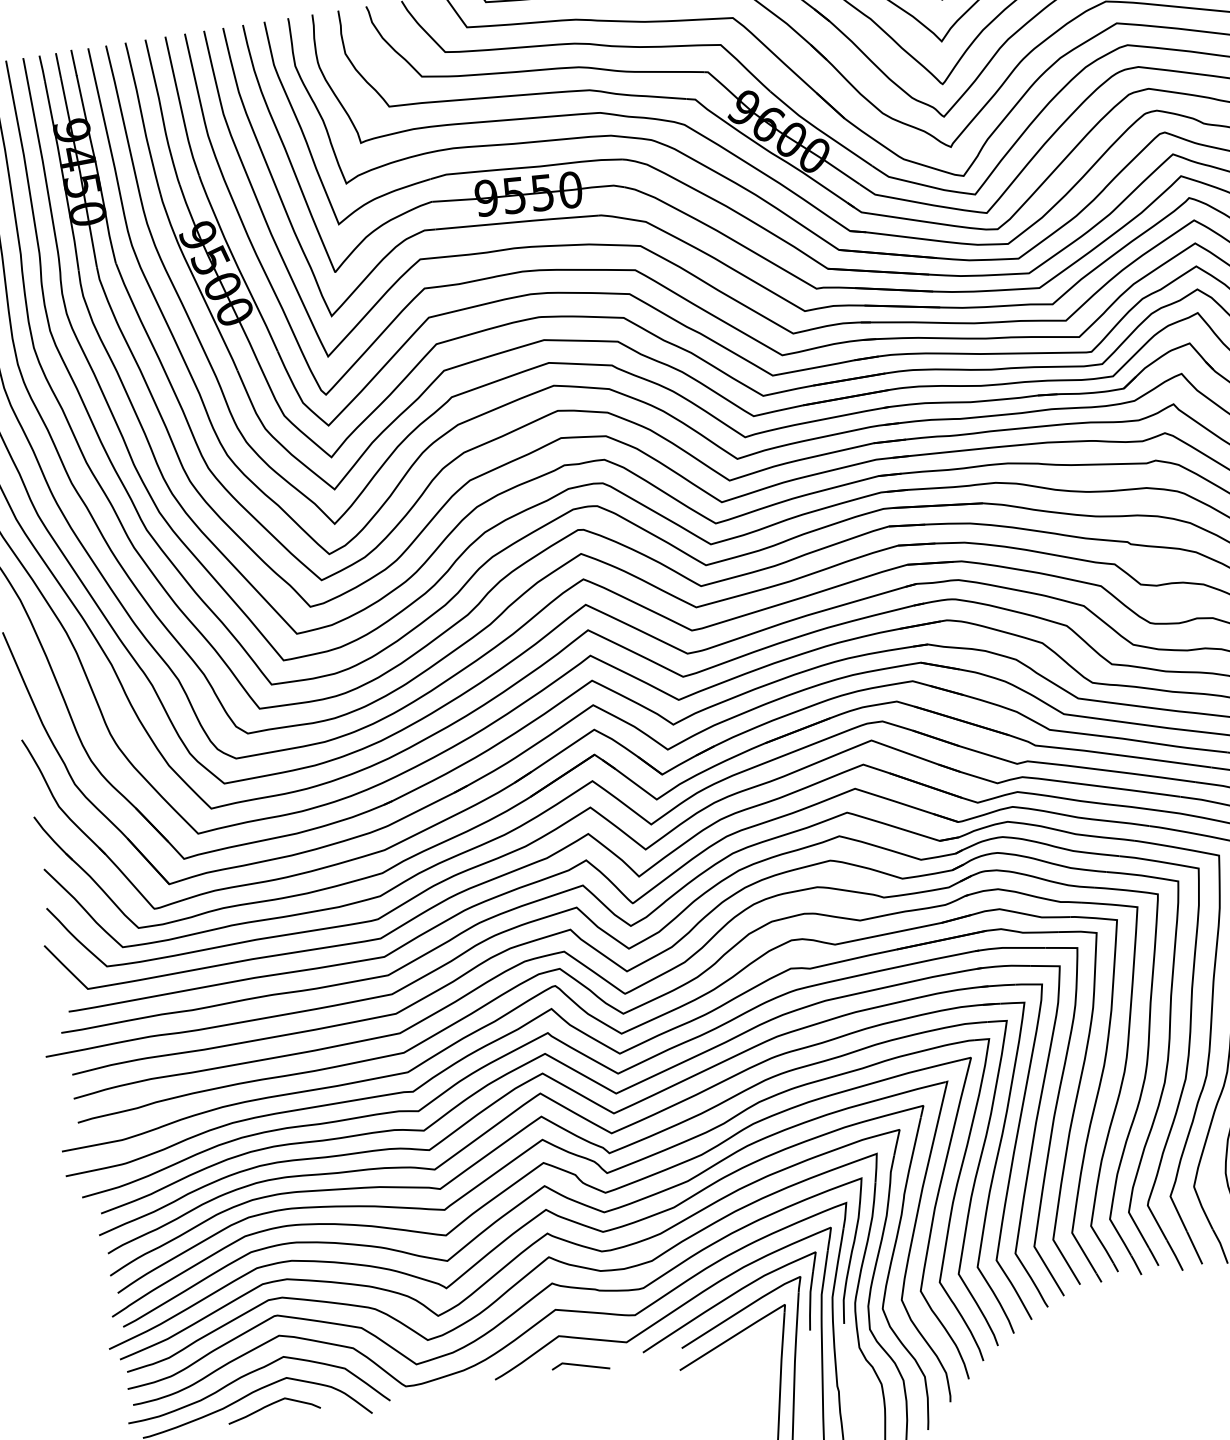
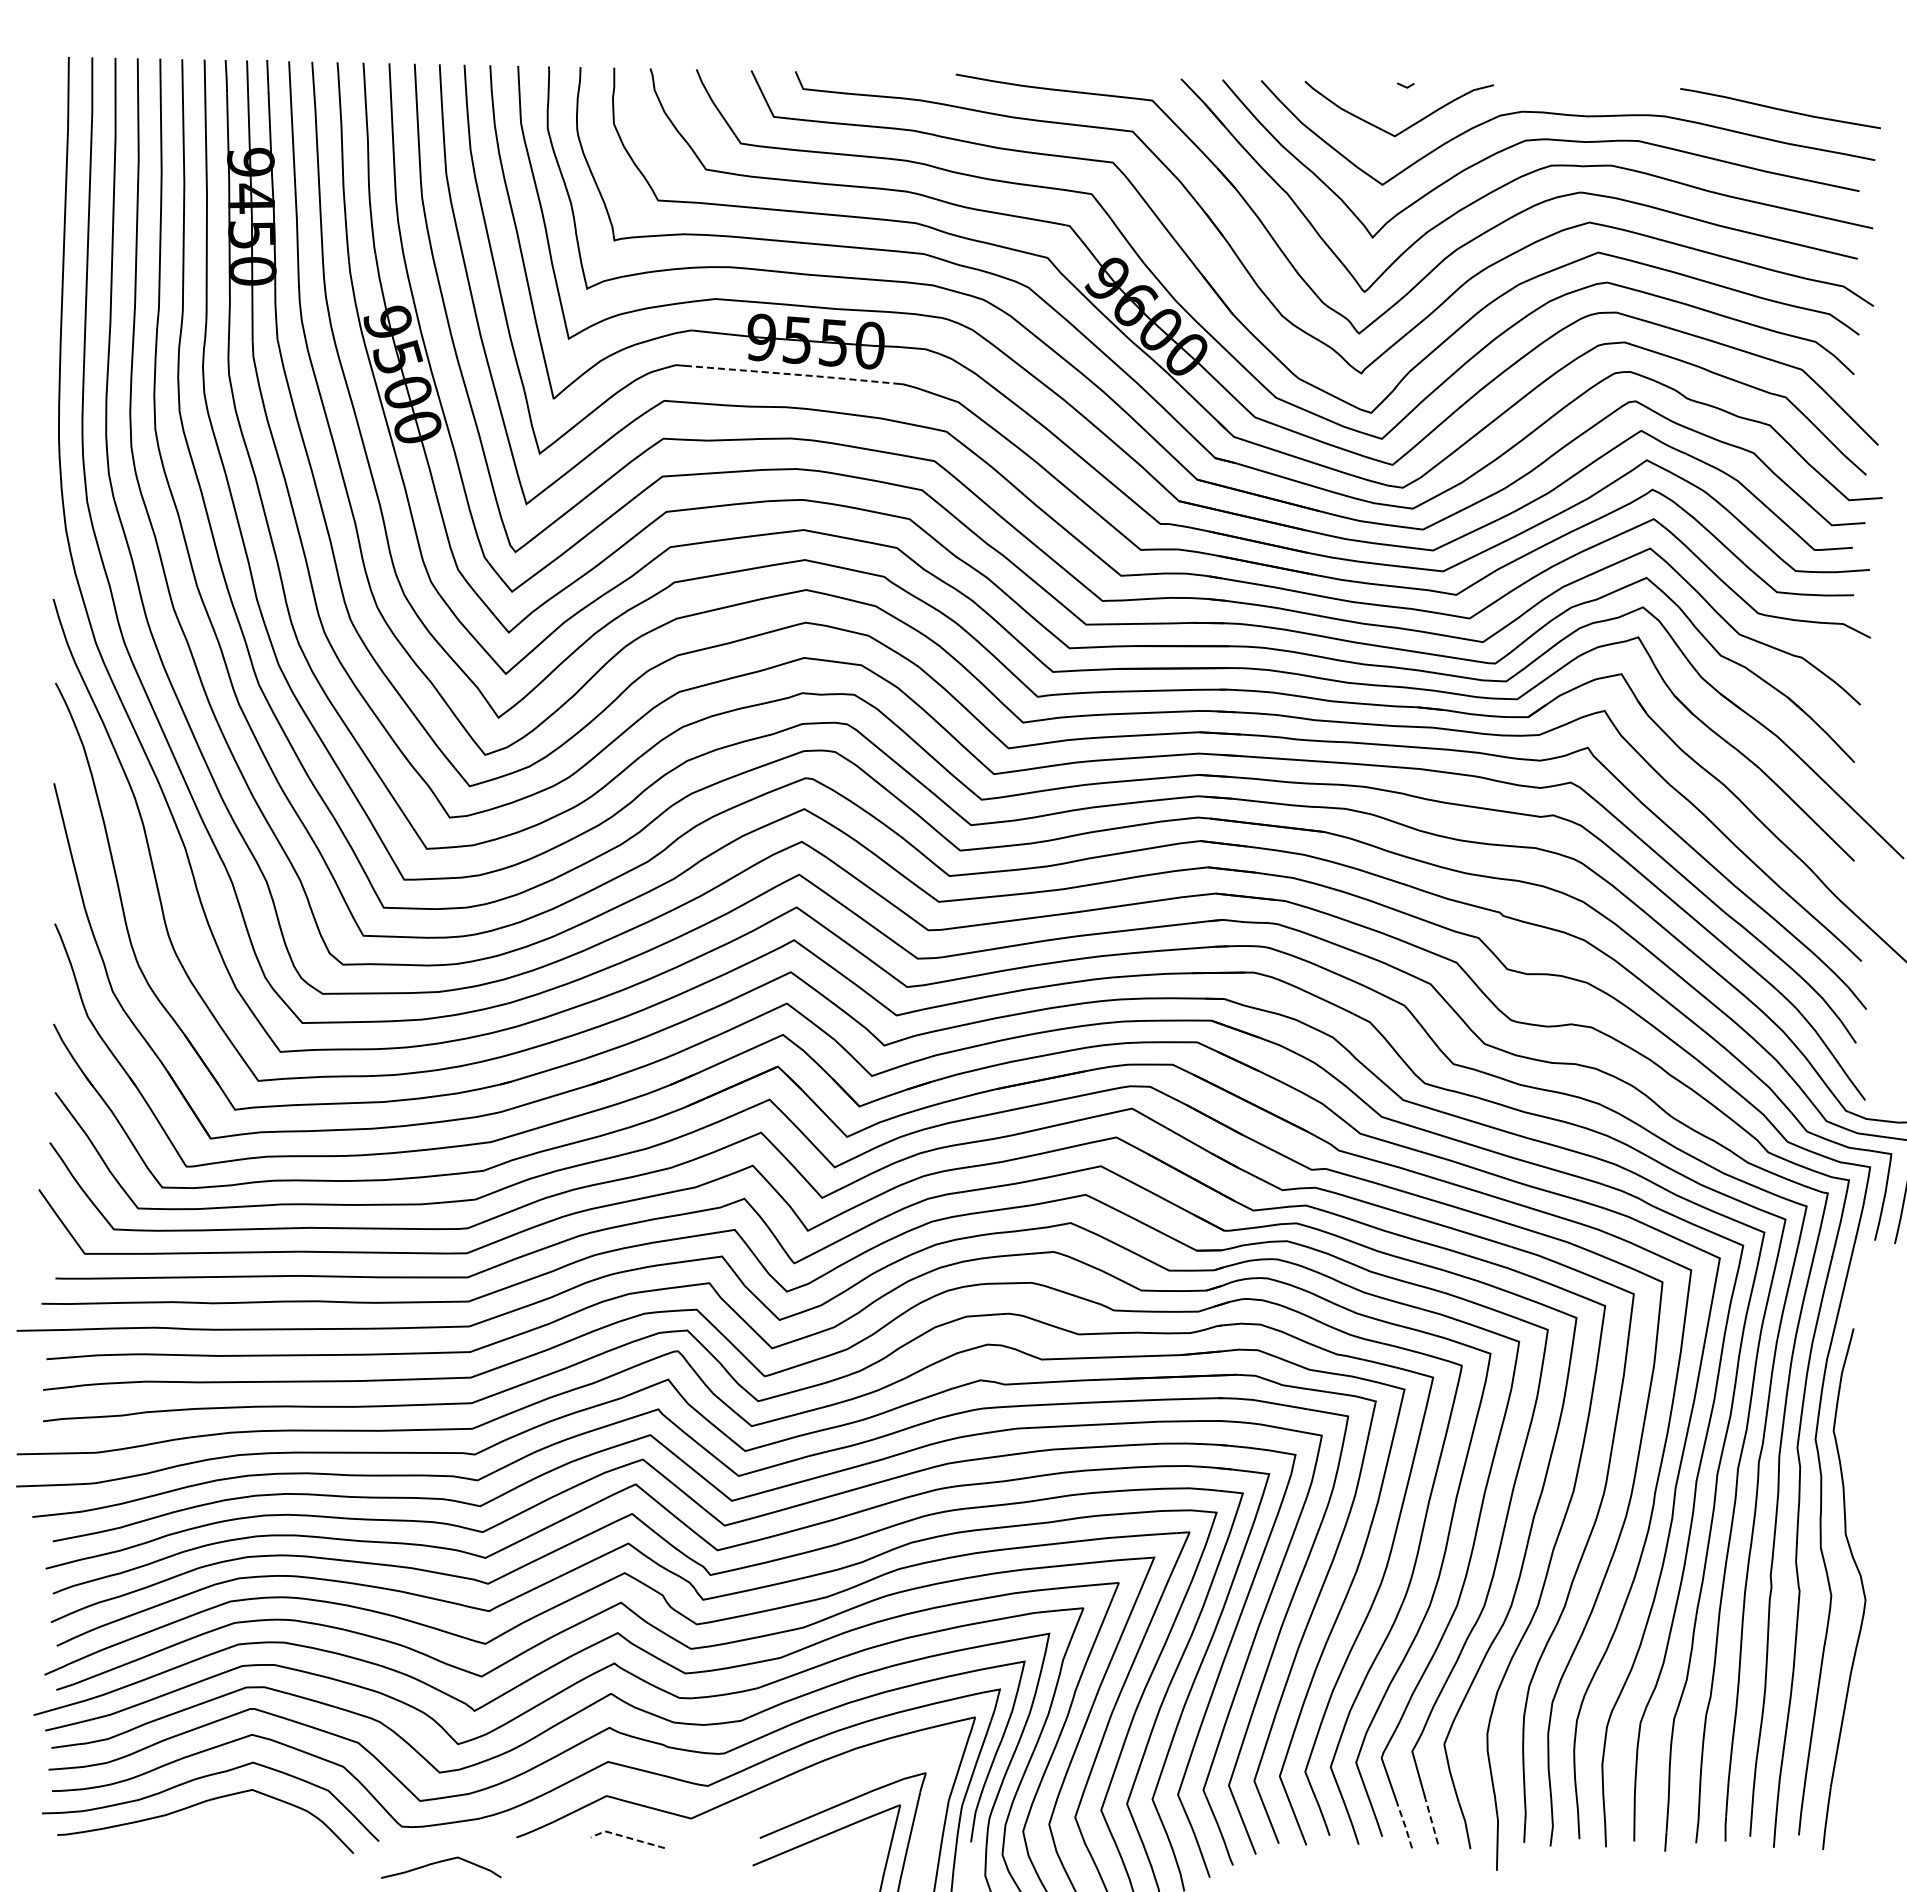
line: (518, 221) -> (796, 374), solid -> dashed
line: (1194, 1247) -> (1431, 1821), solid -> dashed
line: (1175, 1255) -> (1405, 1827), solid -> dashed
part: (727, 1299) -> (828, 1785), removed
line: (579, 1365) -> (626, 1837), solid -> dashed
curve: (273, 1404) -> (441, 1862), moved

